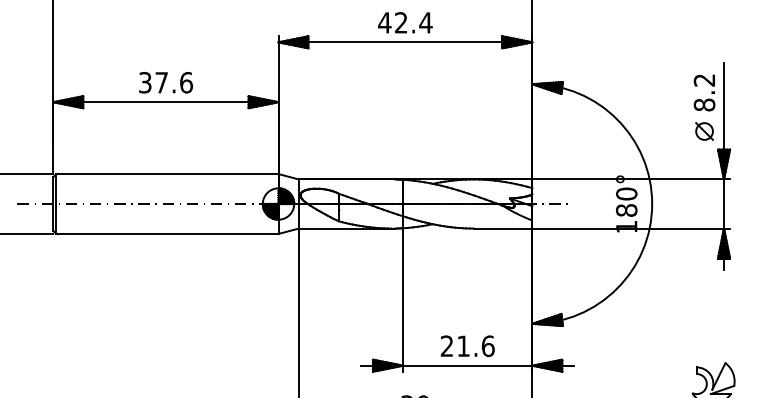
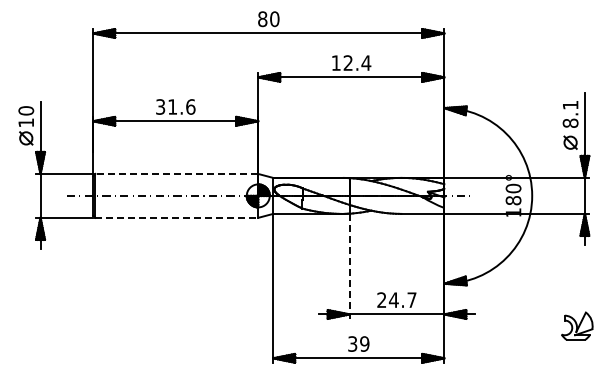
text: (385, 22) -> (336, 62), 42.4 -> 12.4
text: (704, 80) -> (570, 105), 8.2 -> 8.1
text: (161, 82) -> (172, 106), 37.6 -> 31.6
line: (166, 173) -> (176, 173), solid -> dashed
line: (168, 233) -> (177, 217), solid -> dashed
line: (402, 300) -> (349, 266), solid -> dashed
text: (475, 346) -> (402, 300), 21.6 -> 24.7

